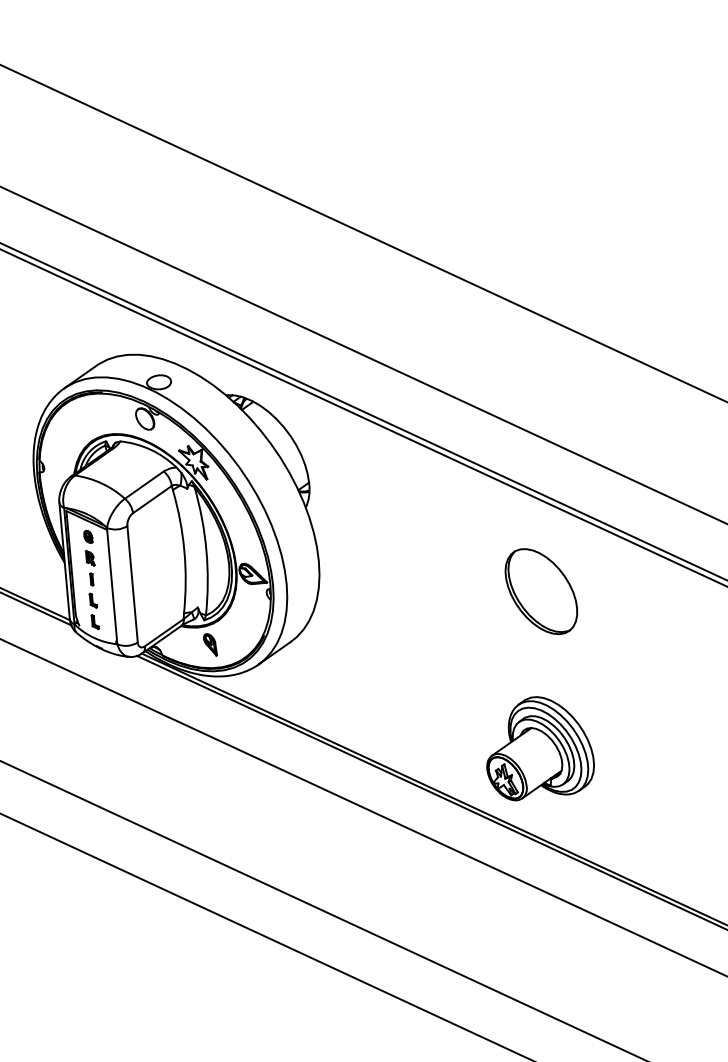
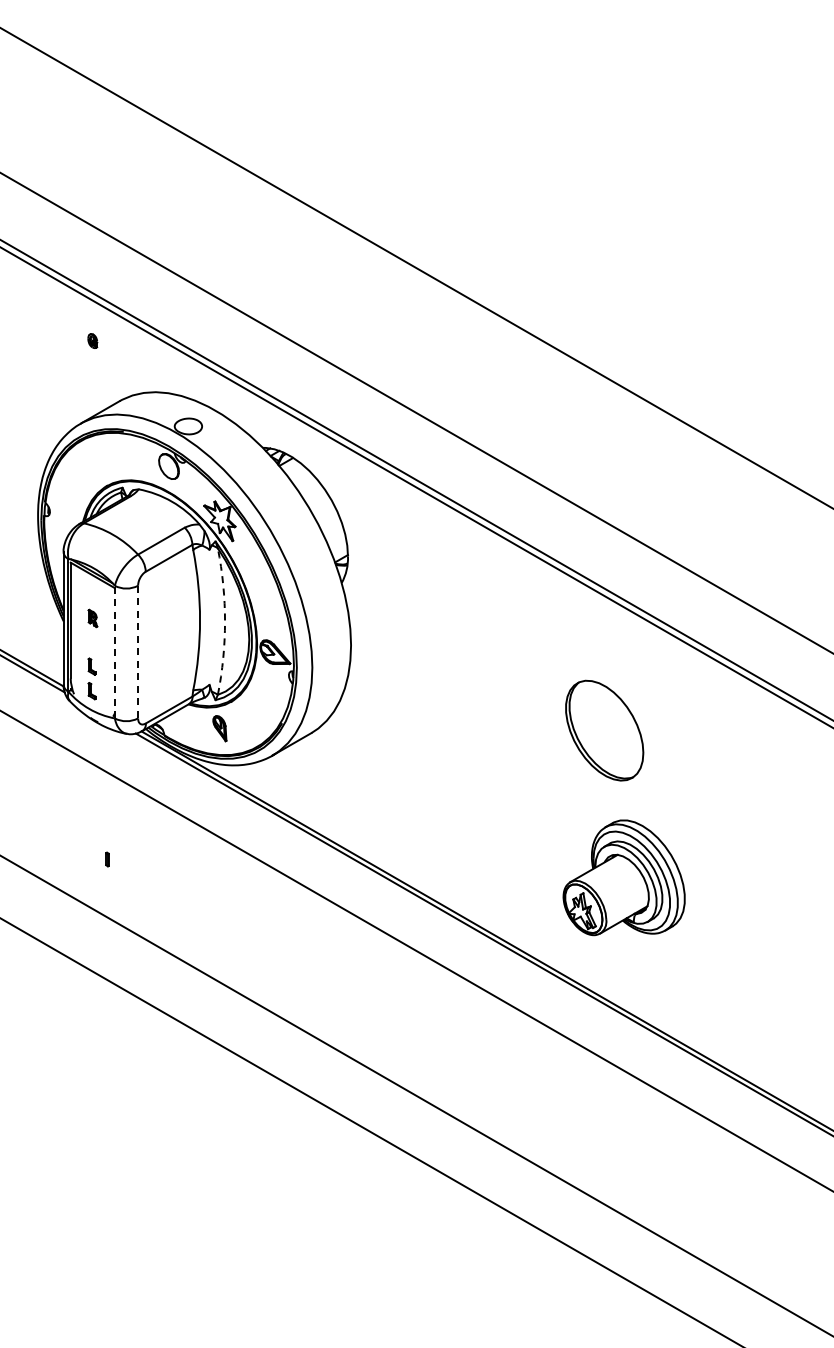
part: (87, 536) -> (92, 340), moved
arc: (206, 550) -> (225, 621), solid -> dashed
part: (91, 579) -> (107, 859), moved
line: (132, 584) -> (138, 652), solid -> dashed
line: (111, 585) -> (114, 651), solid -> dashed
part: (541, 591) -> (604, 730), moved
part: (538, 747) -> (623, 877), moved

